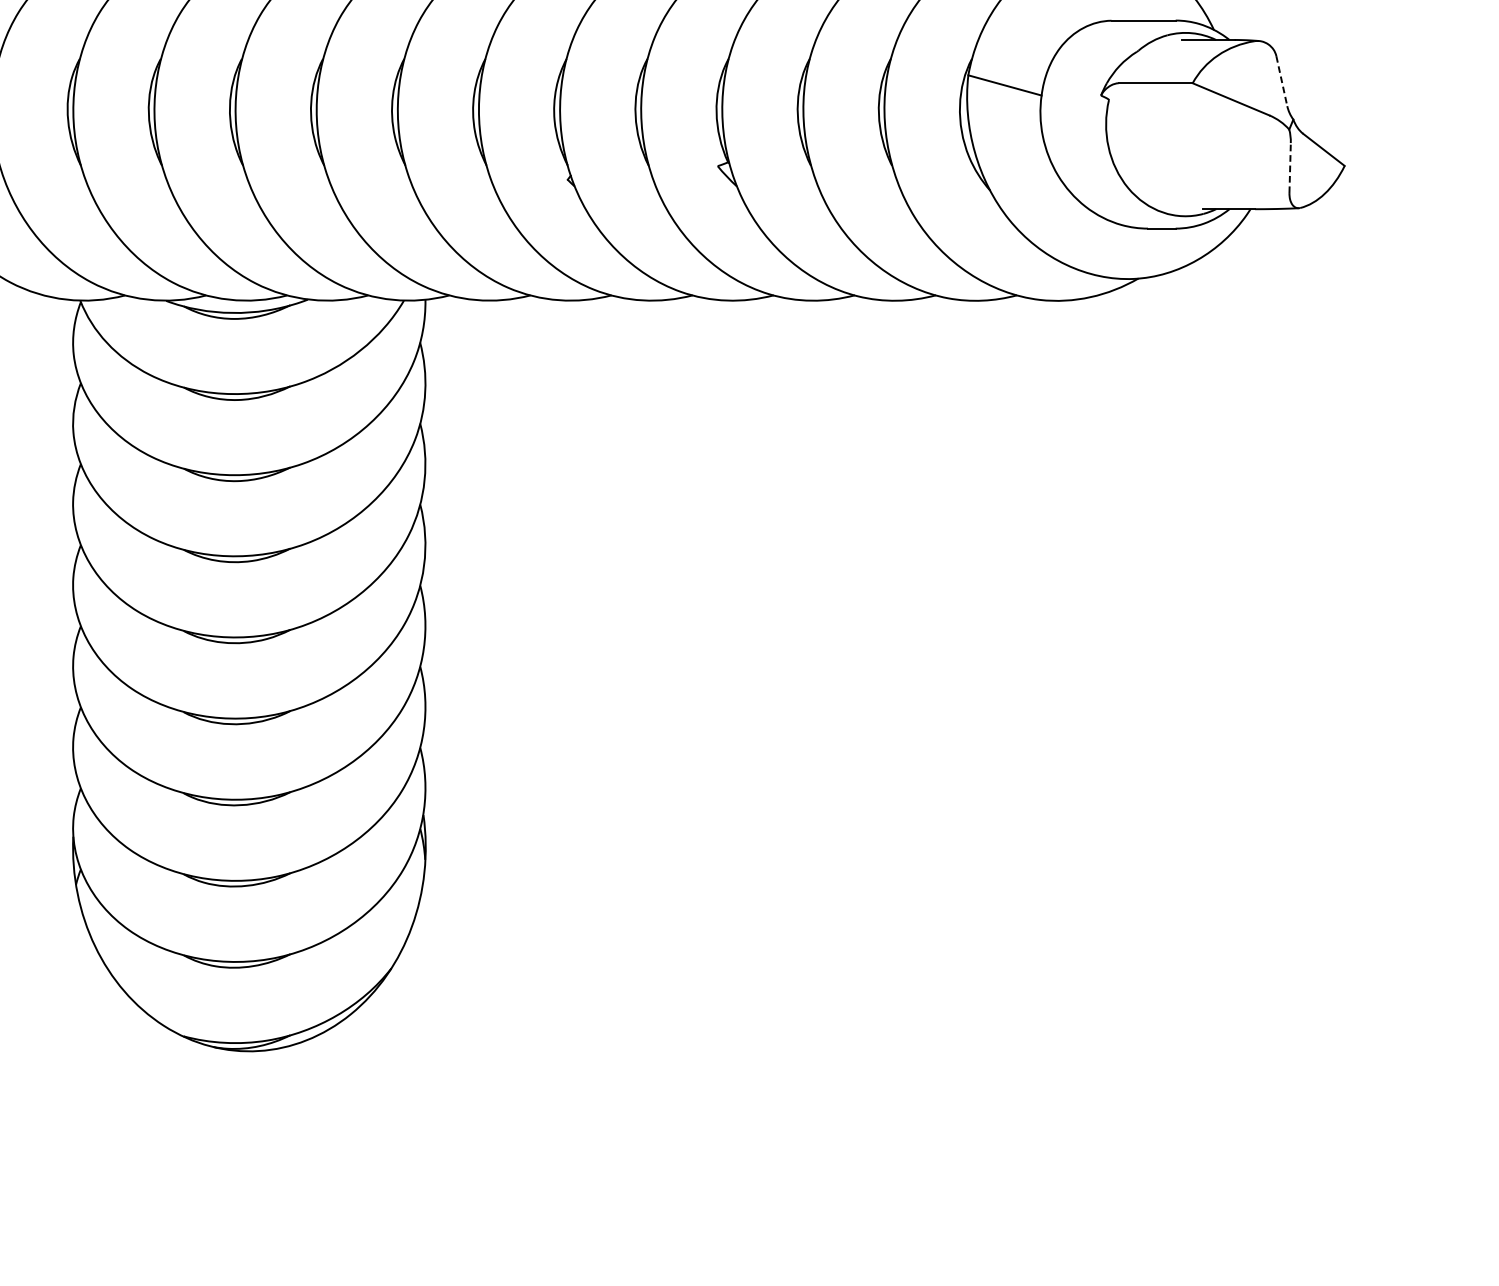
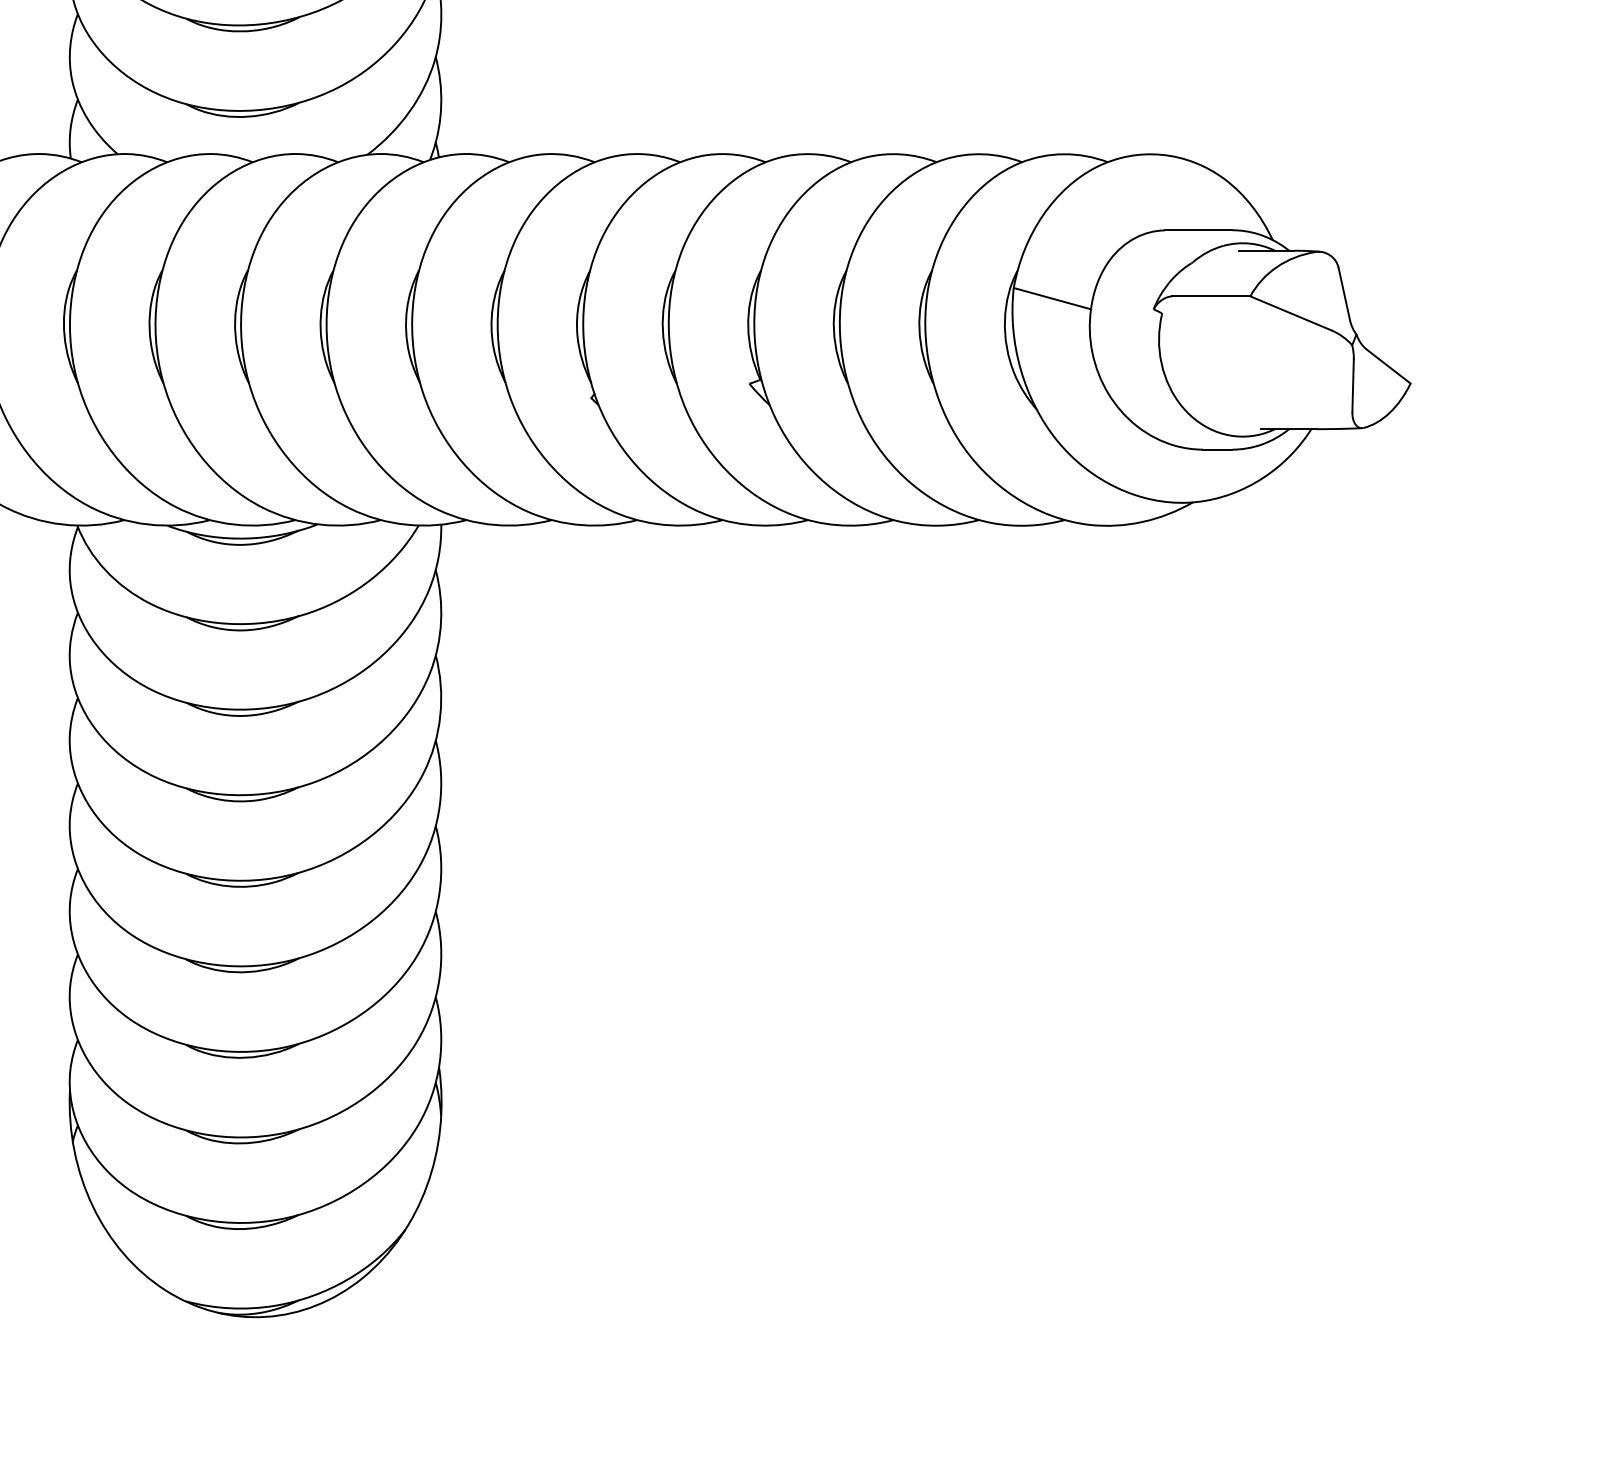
line: (1281, 81) -> (1344, 294), dashed -> solid
line: (1290, 167) -> (1353, 385), dashed -> solid

